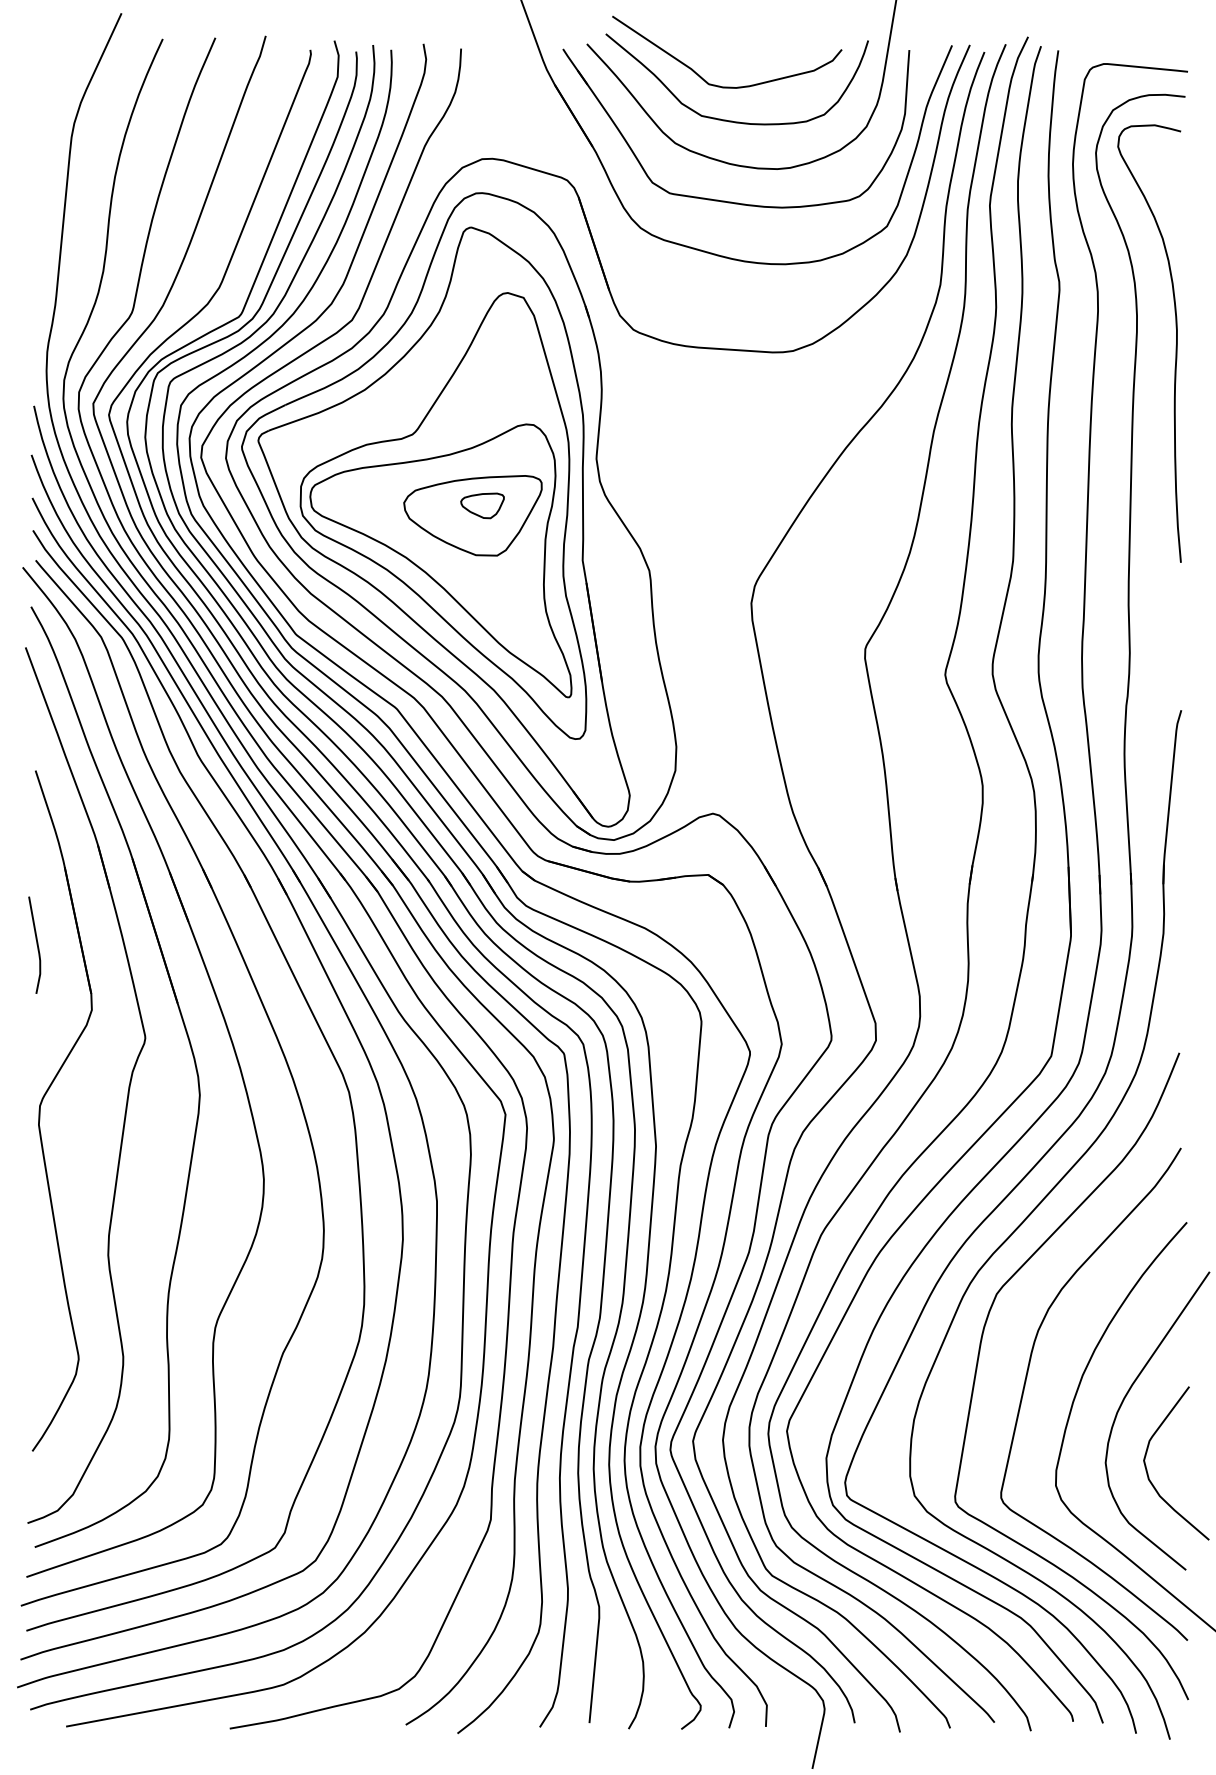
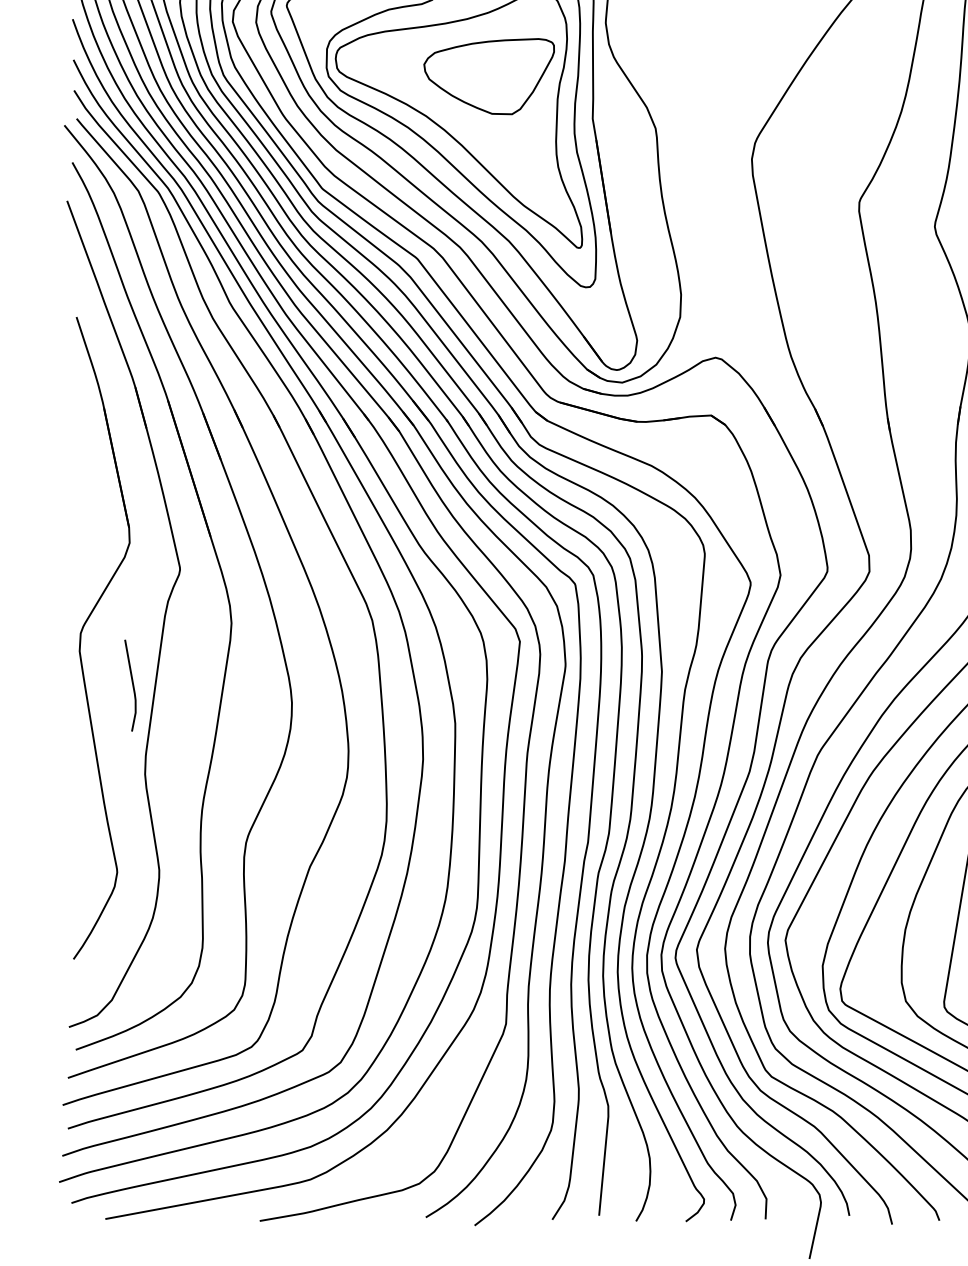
part: (482, 505) -> (498, 66), removed
line: (36, 944) -> (132, 684), moved

